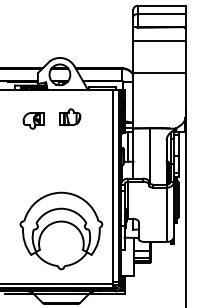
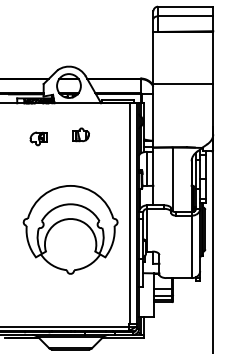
line: (159, 40) -> (183, 46), removed
part: (70, 117) -> (81, 135), size x0.7
part: (33, 120) -> (38, 138), size x0.7
part: (61, 230) -> (70, 229), moved

